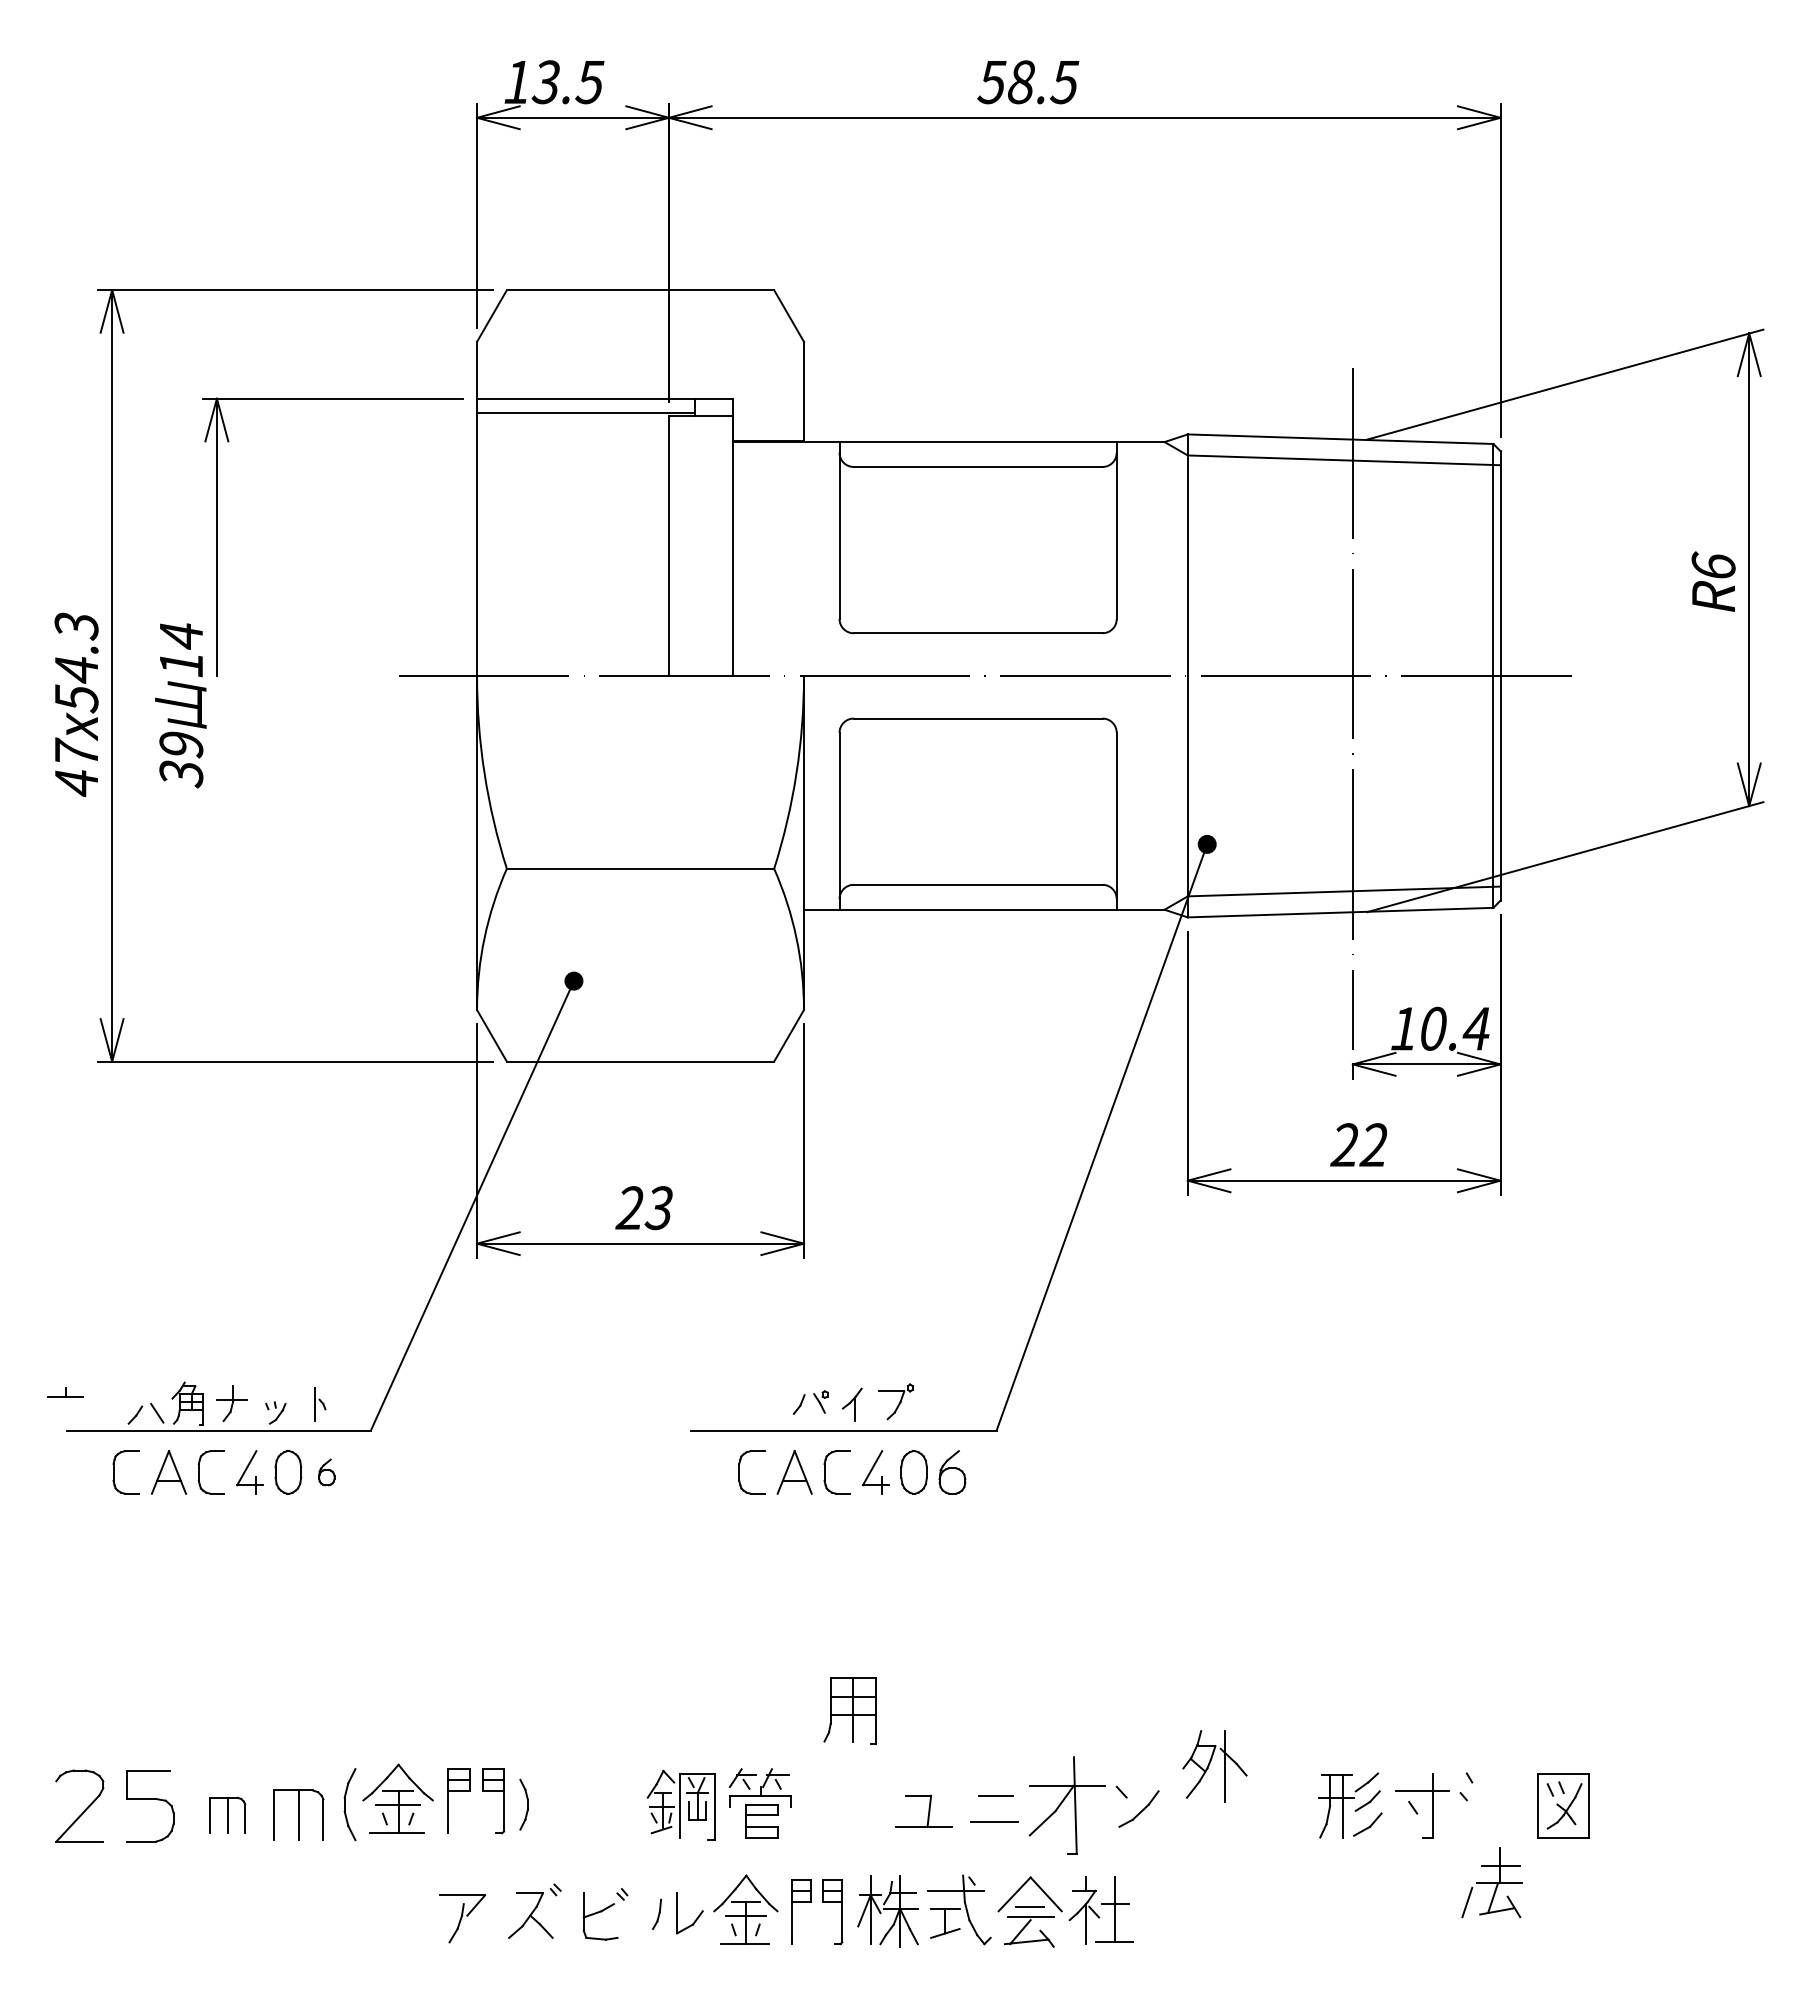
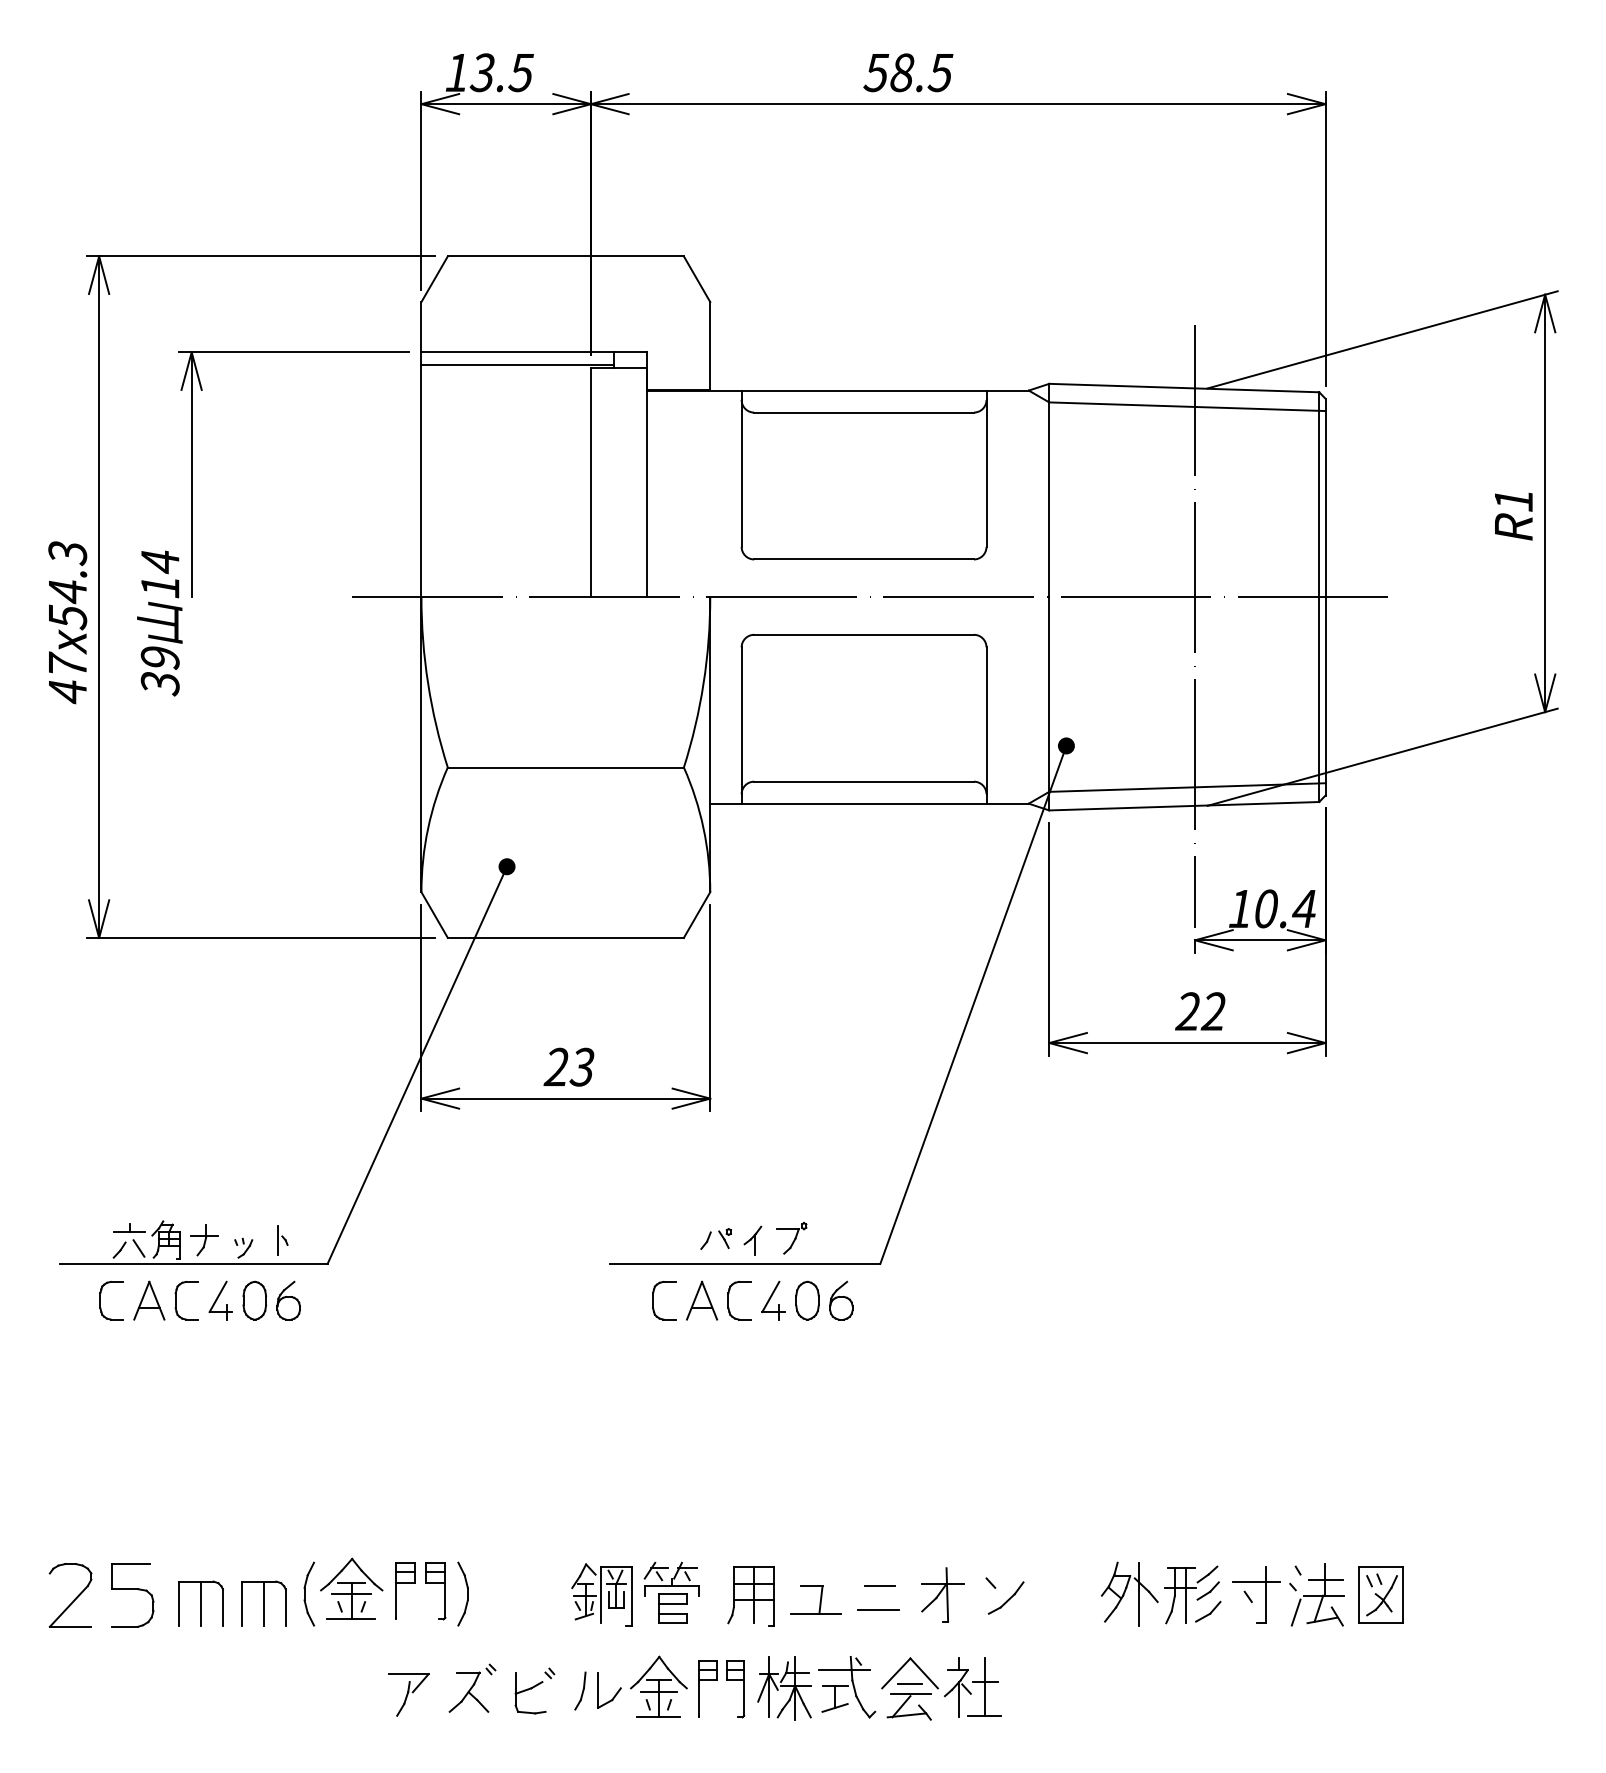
text: (1713, 565) -> (1513, 499), R6 -> R1
part: (65, 1392) -> (129, 1227), moved
part: (326, 1472) -> (288, 1300), size x1.67
part: (849, 1710) -> (750, 1595), moved
part: (1214, 1766) -> (1129, 1594), moved
part: (523, 1804) -> (462, 1594), size x1.43
part: (1067, 1805) -> (943, 1594), size x0.62
part: (227, 1814) -> (201, 1602), size x1.43
part: (1491, 1882) -> (1317, 1594), moved
part: (656, 1914) -> (579, 1691), size x1.43

